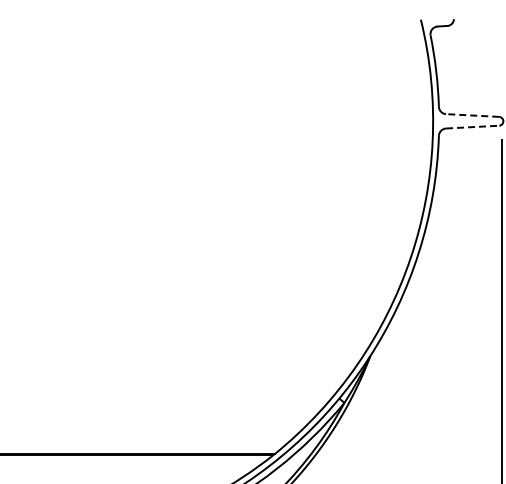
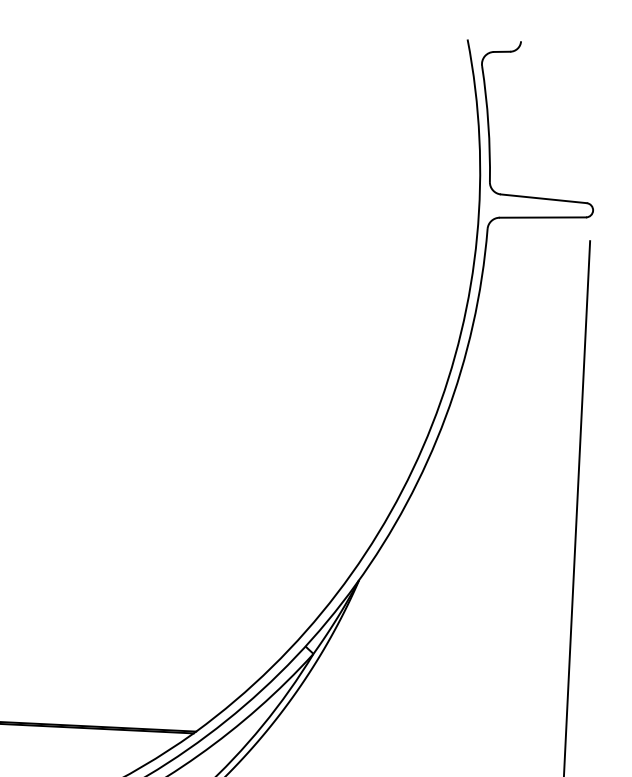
line: (472, 115) -> (543, 198), dashed -> solid
line: (472, 127) -> (542, 218), dashed -> solid

